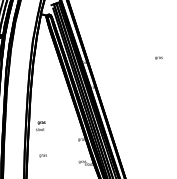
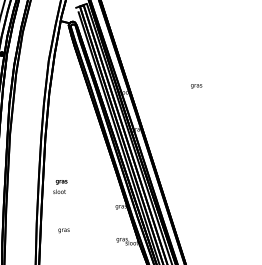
text: (158, 57) -> (196, 85), moved

